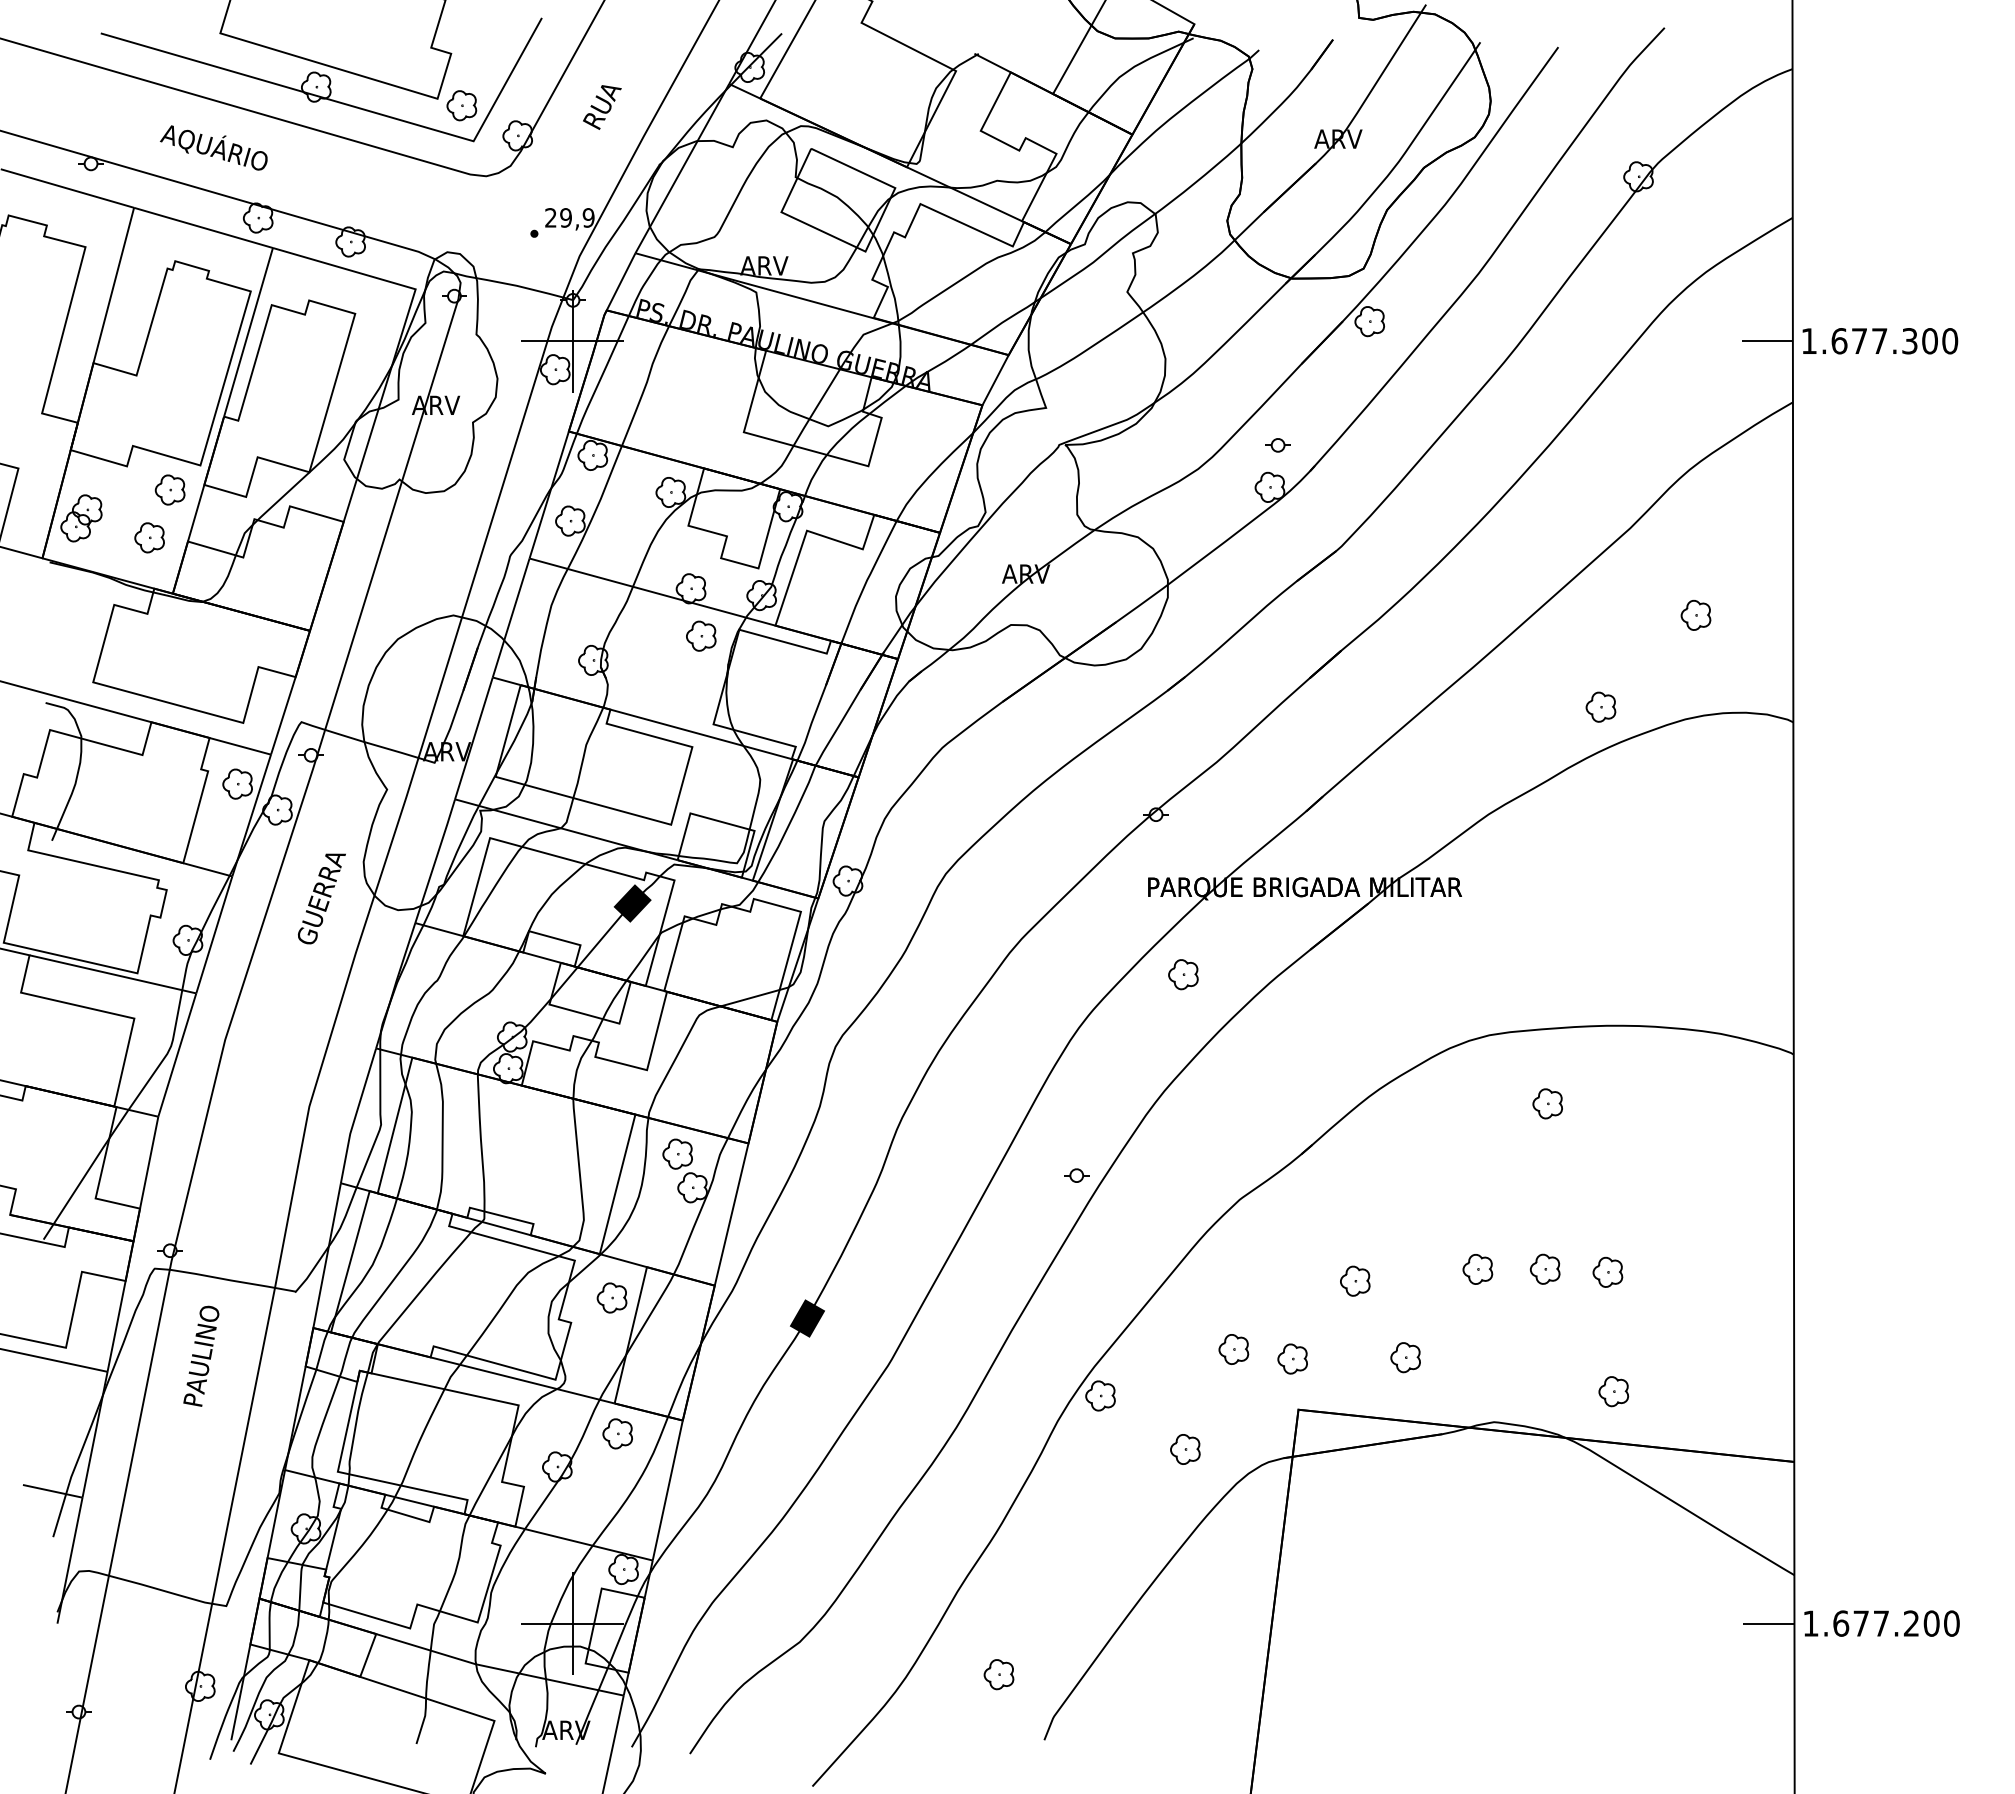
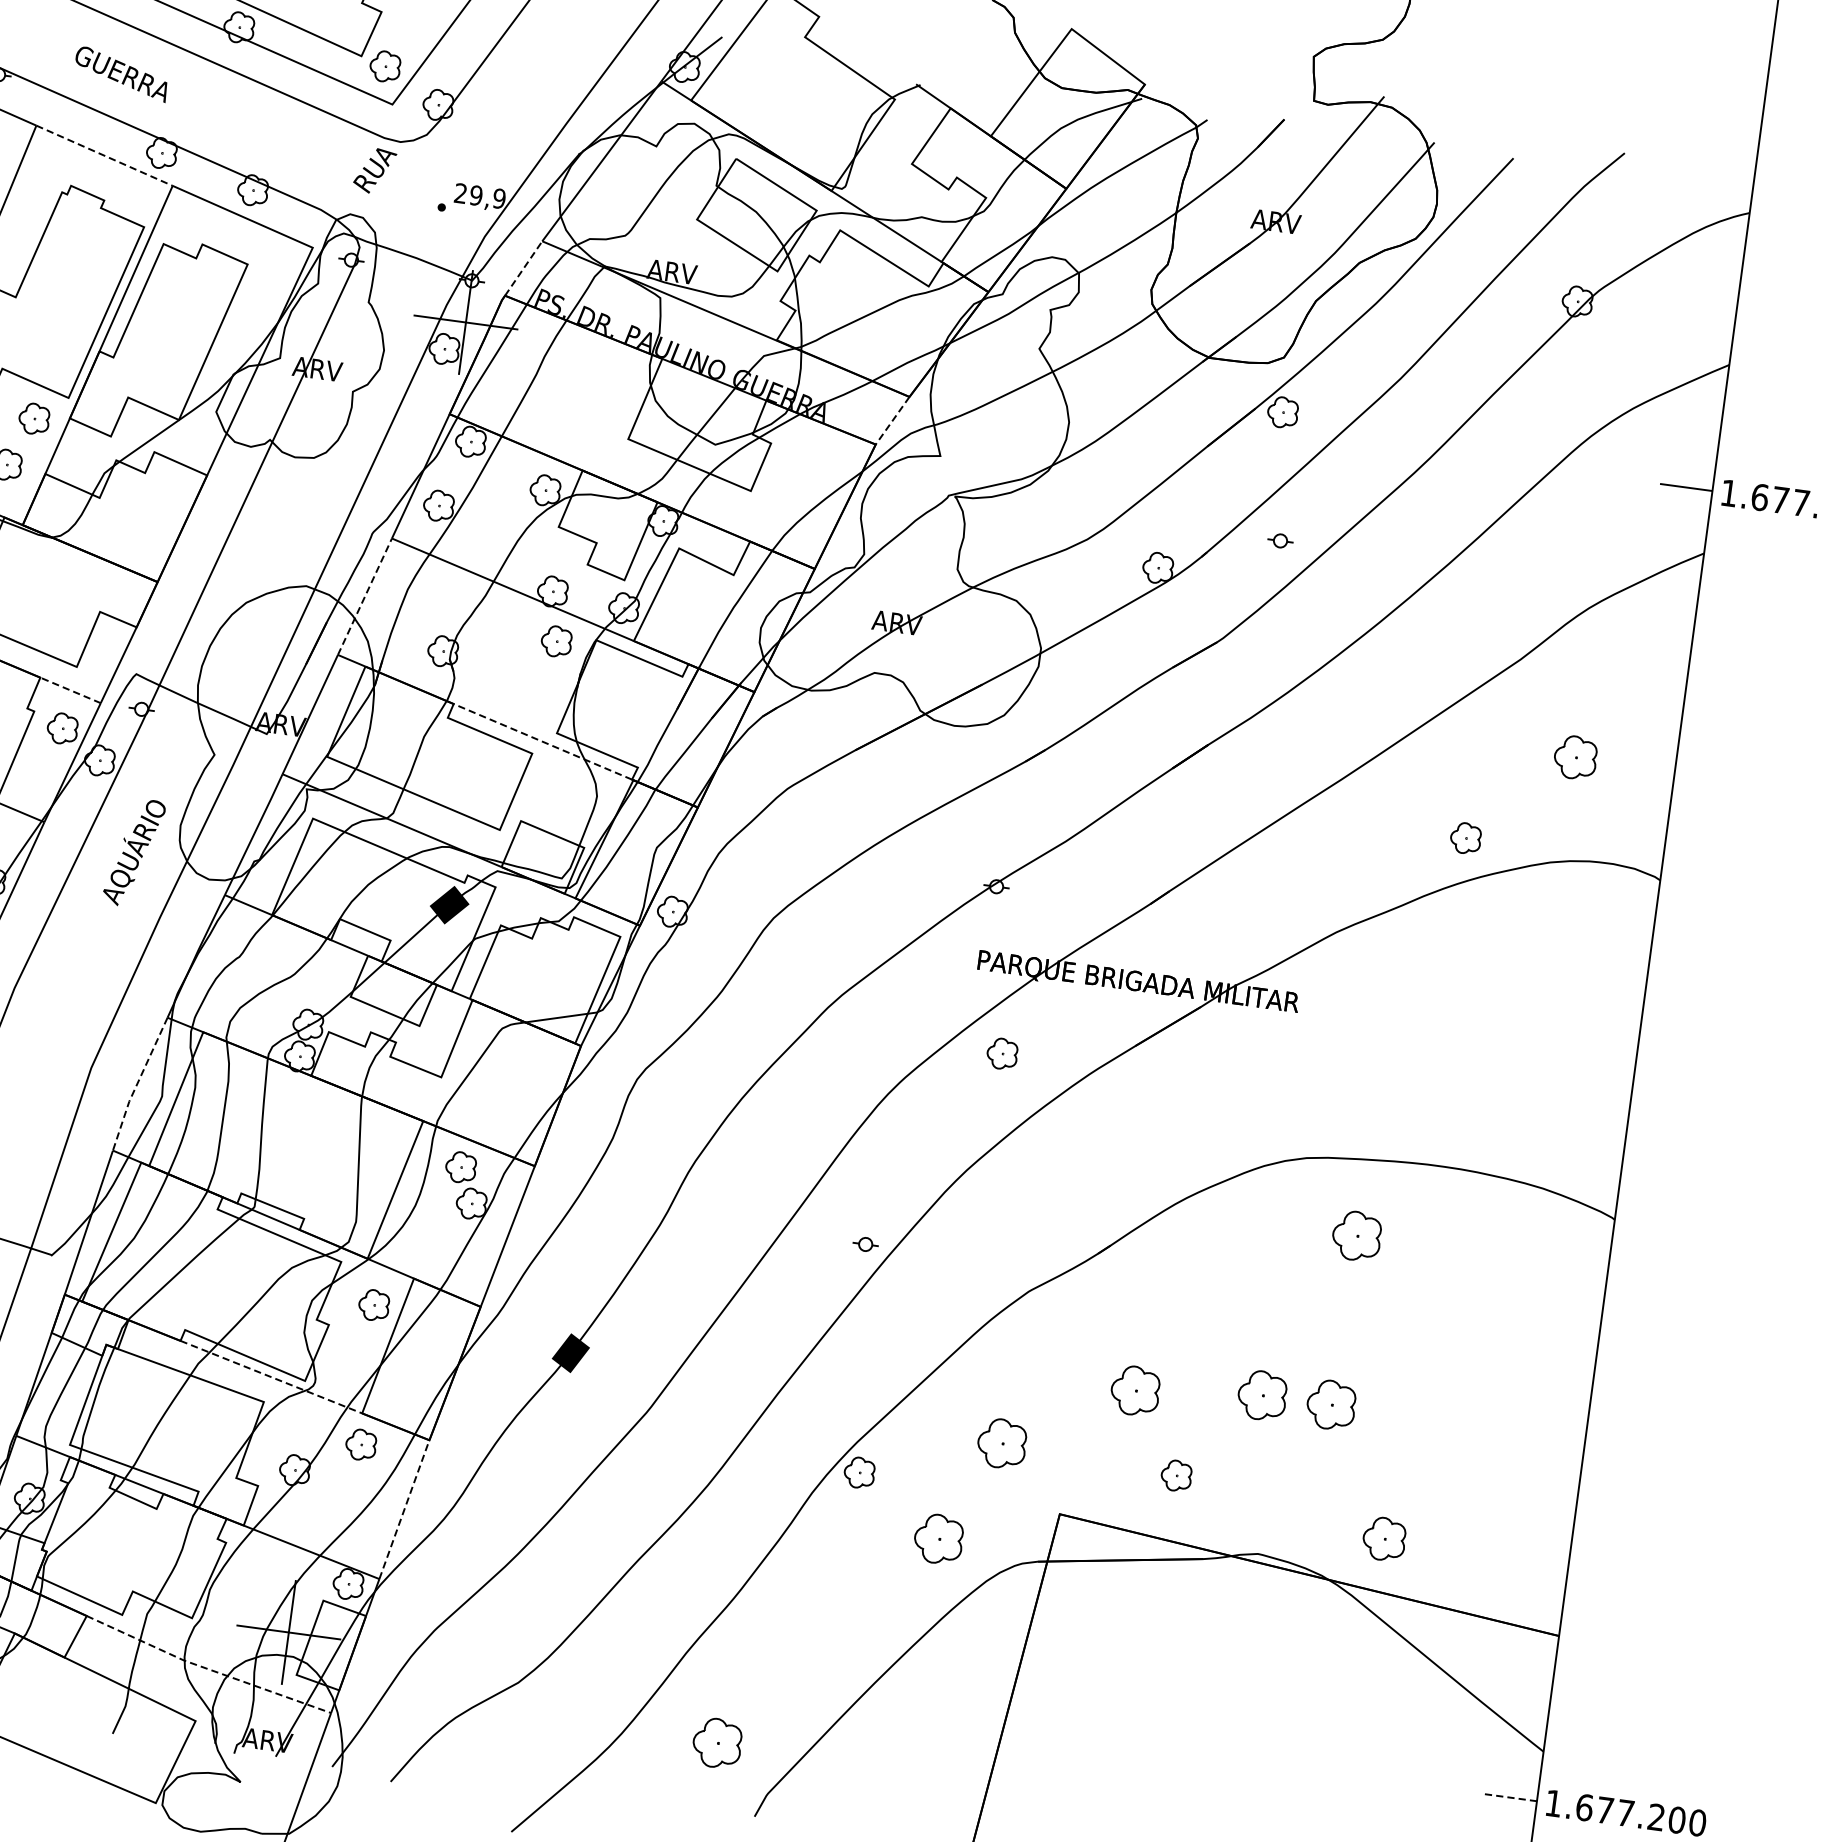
text: (602, 107) -> (375, 171), moved
text: (213, 147) -> (125, 74), AQUÁRIO -> GUERRA
line: (203, 228) -> (104, 156), solid -> dashed
line: (621, 281) -> (524, 268), solid -> dashed
line: (995, 380) -> (892, 421), solid -> dashed
part: (1277, 445) -> (1279, 540), moved
part: (1695, 615) -> (1575, 757), size x1.4
line: (511, 617) -> (365, 596), solid -> dashed
line: (701, 734) -> (543, 742), solid -> dashed
line: (240, 746) -> (70, 690), solid -> dashed
text: (322, 894) -> (134, 853), GUERRA -> AQUÁRIO
part: (1547, 1103) -> (1356, 1235), size x1.6
line: (355, 1115) -> (137, 1083), solid -> dashed
part: (1544, 1268) -> (1330, 1403), size x1.6
part: (1477, 1269) -> (1262, 1395), size x1.6
part: (1607, 1271) -> (1394, 1415), removed
part: (1355, 1280) -> (1135, 1390), size x1.6
part: (1233, 1349) -> (1001, 1443), size x1.6
part: (1292, 1358) -> (1060, 1461), removed
line: (522, 1380) -> (271, 1377), solid -> dashed
part: (1613, 1391) -> (1384, 1539), size x1.4
part: (1185, 1449) -> (938, 1539), size x1.6
line: (667, 1490) -> (404, 1509), solid -> dashed
line: (1768, 1623) -> (1510, 1797), solid -> dashed
line: (498, 1669) -> (206, 1669), solid -> dashed
part: (998, 1674) -> (716, 1743), size x1.6

